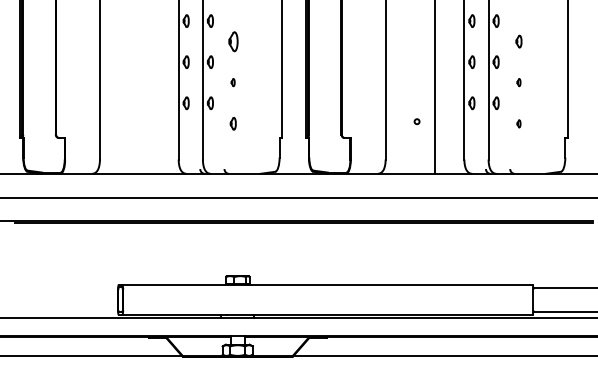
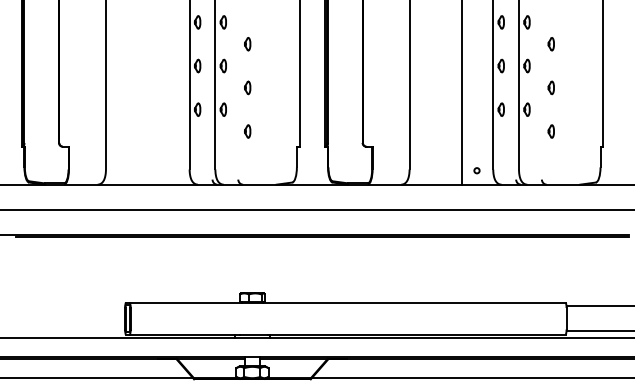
part: (232, 41) -> (246, 44), size x0.62
part: (232, 82) -> (246, 87), size x1.67
part: (518, 82) -> (550, 87), size x1.67
circle: (416, 121) -> (476, 170), moved
part: (518, 123) -> (550, 131), size x1.67

